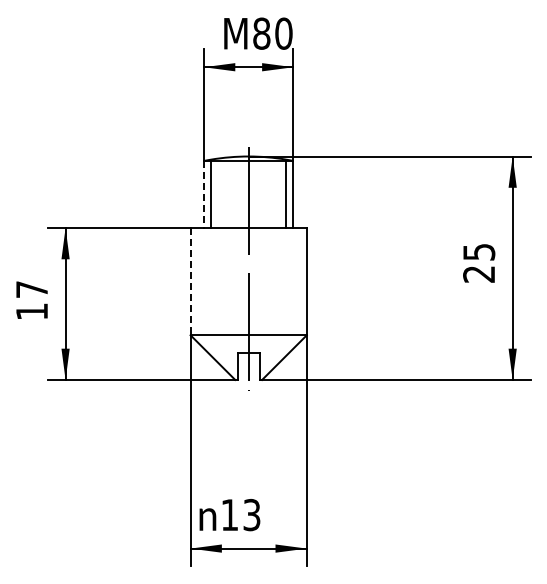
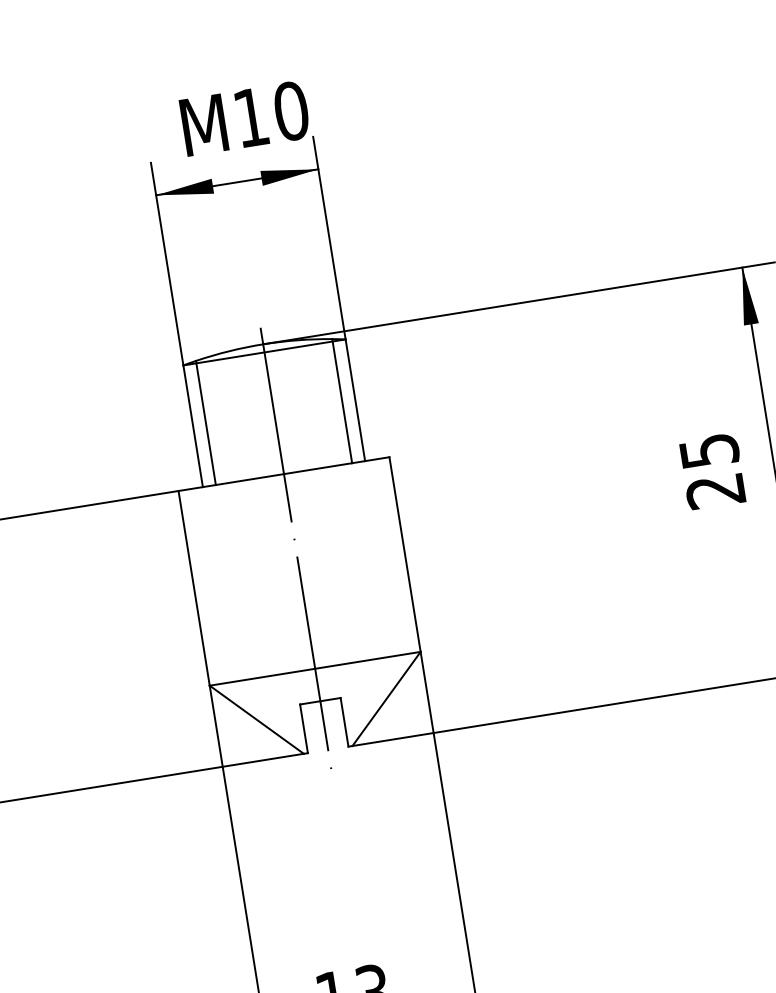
text: (261, 33) -> (250, 117), 80 -> 10
line: (204, 194) -> (194, 426), dashed -> solid
line: (190, 281) -> (193, 588), dashed -> solid

